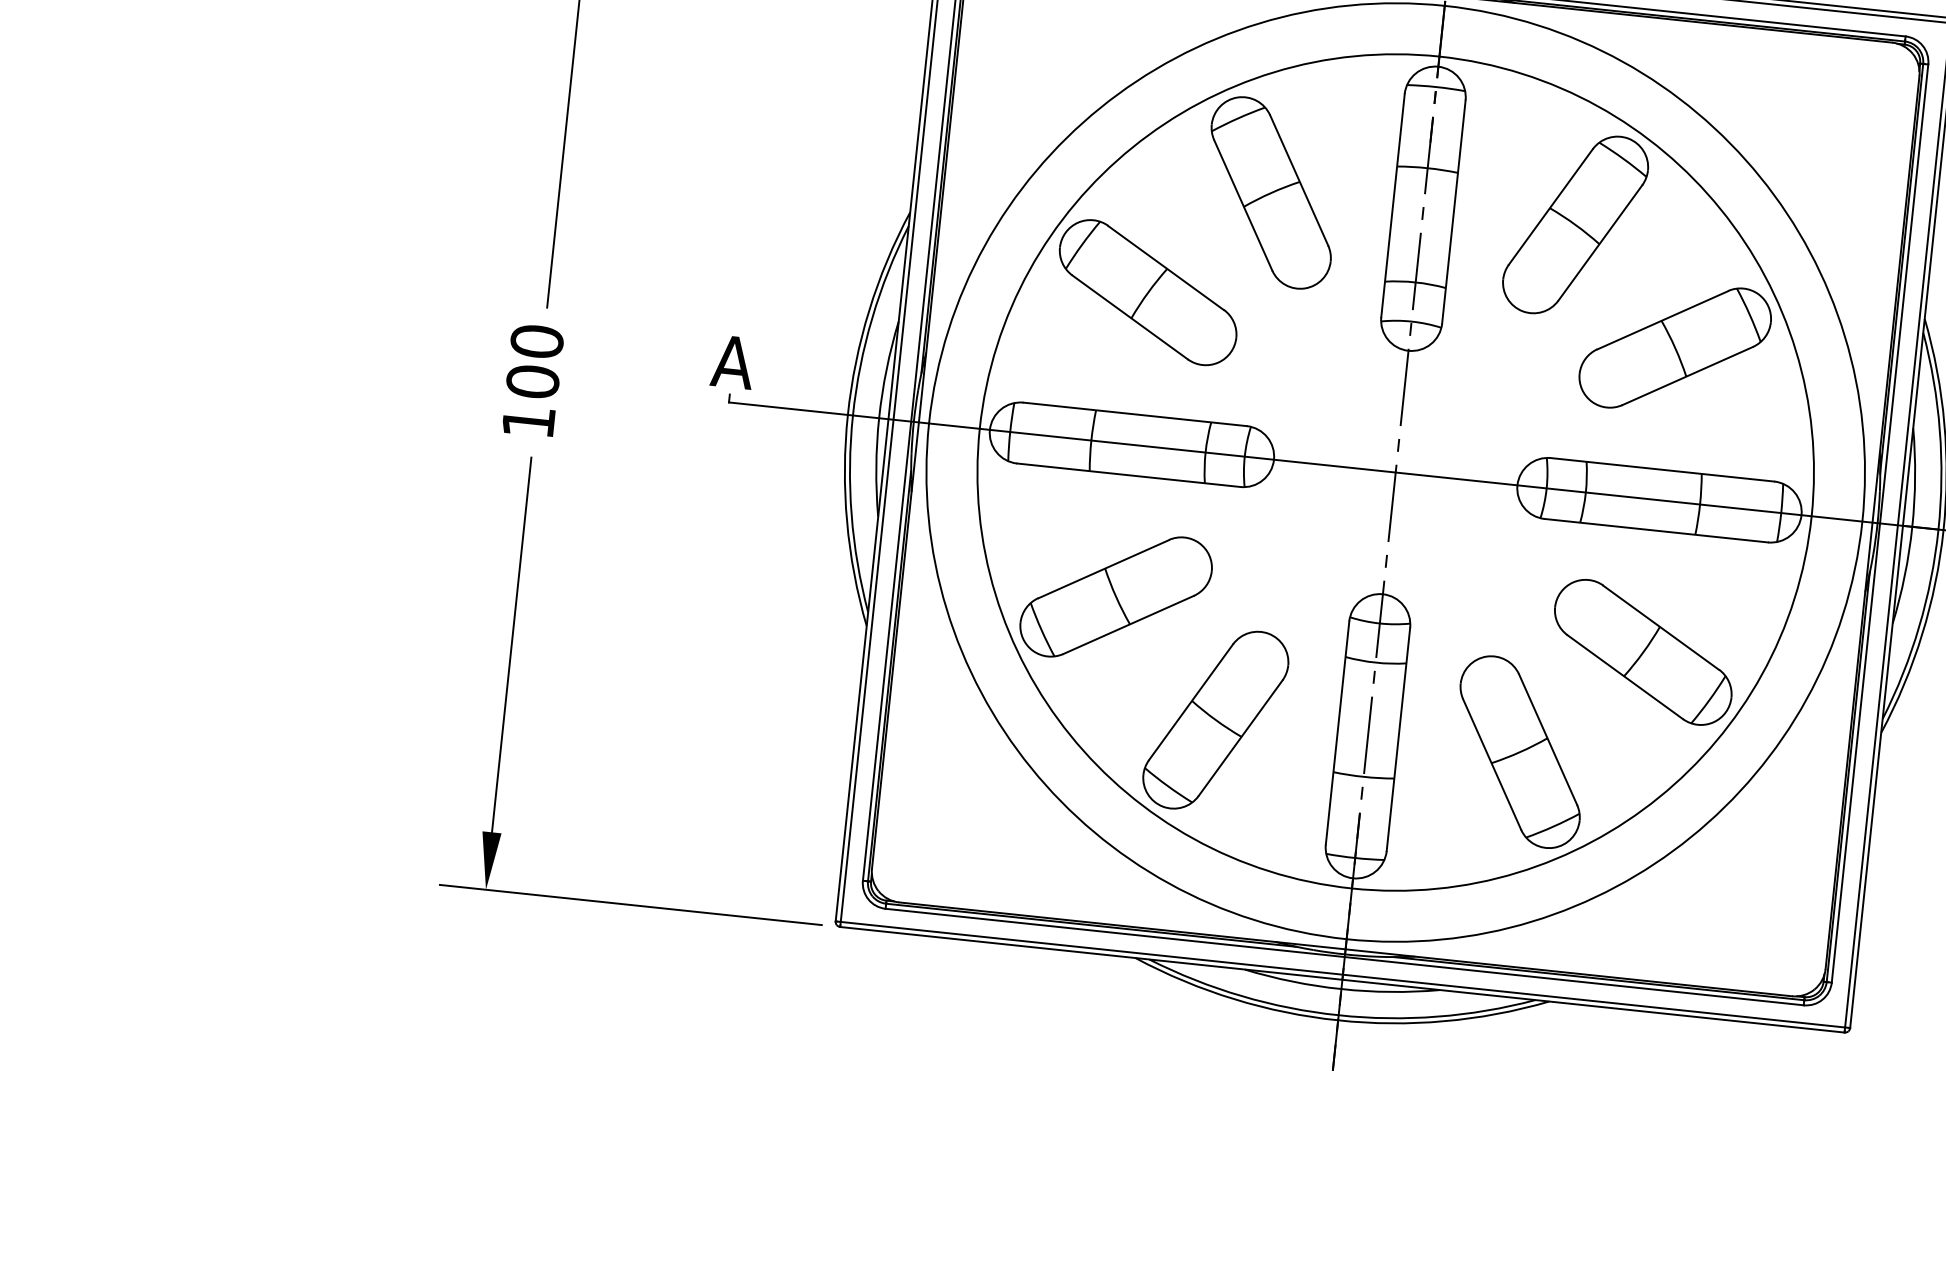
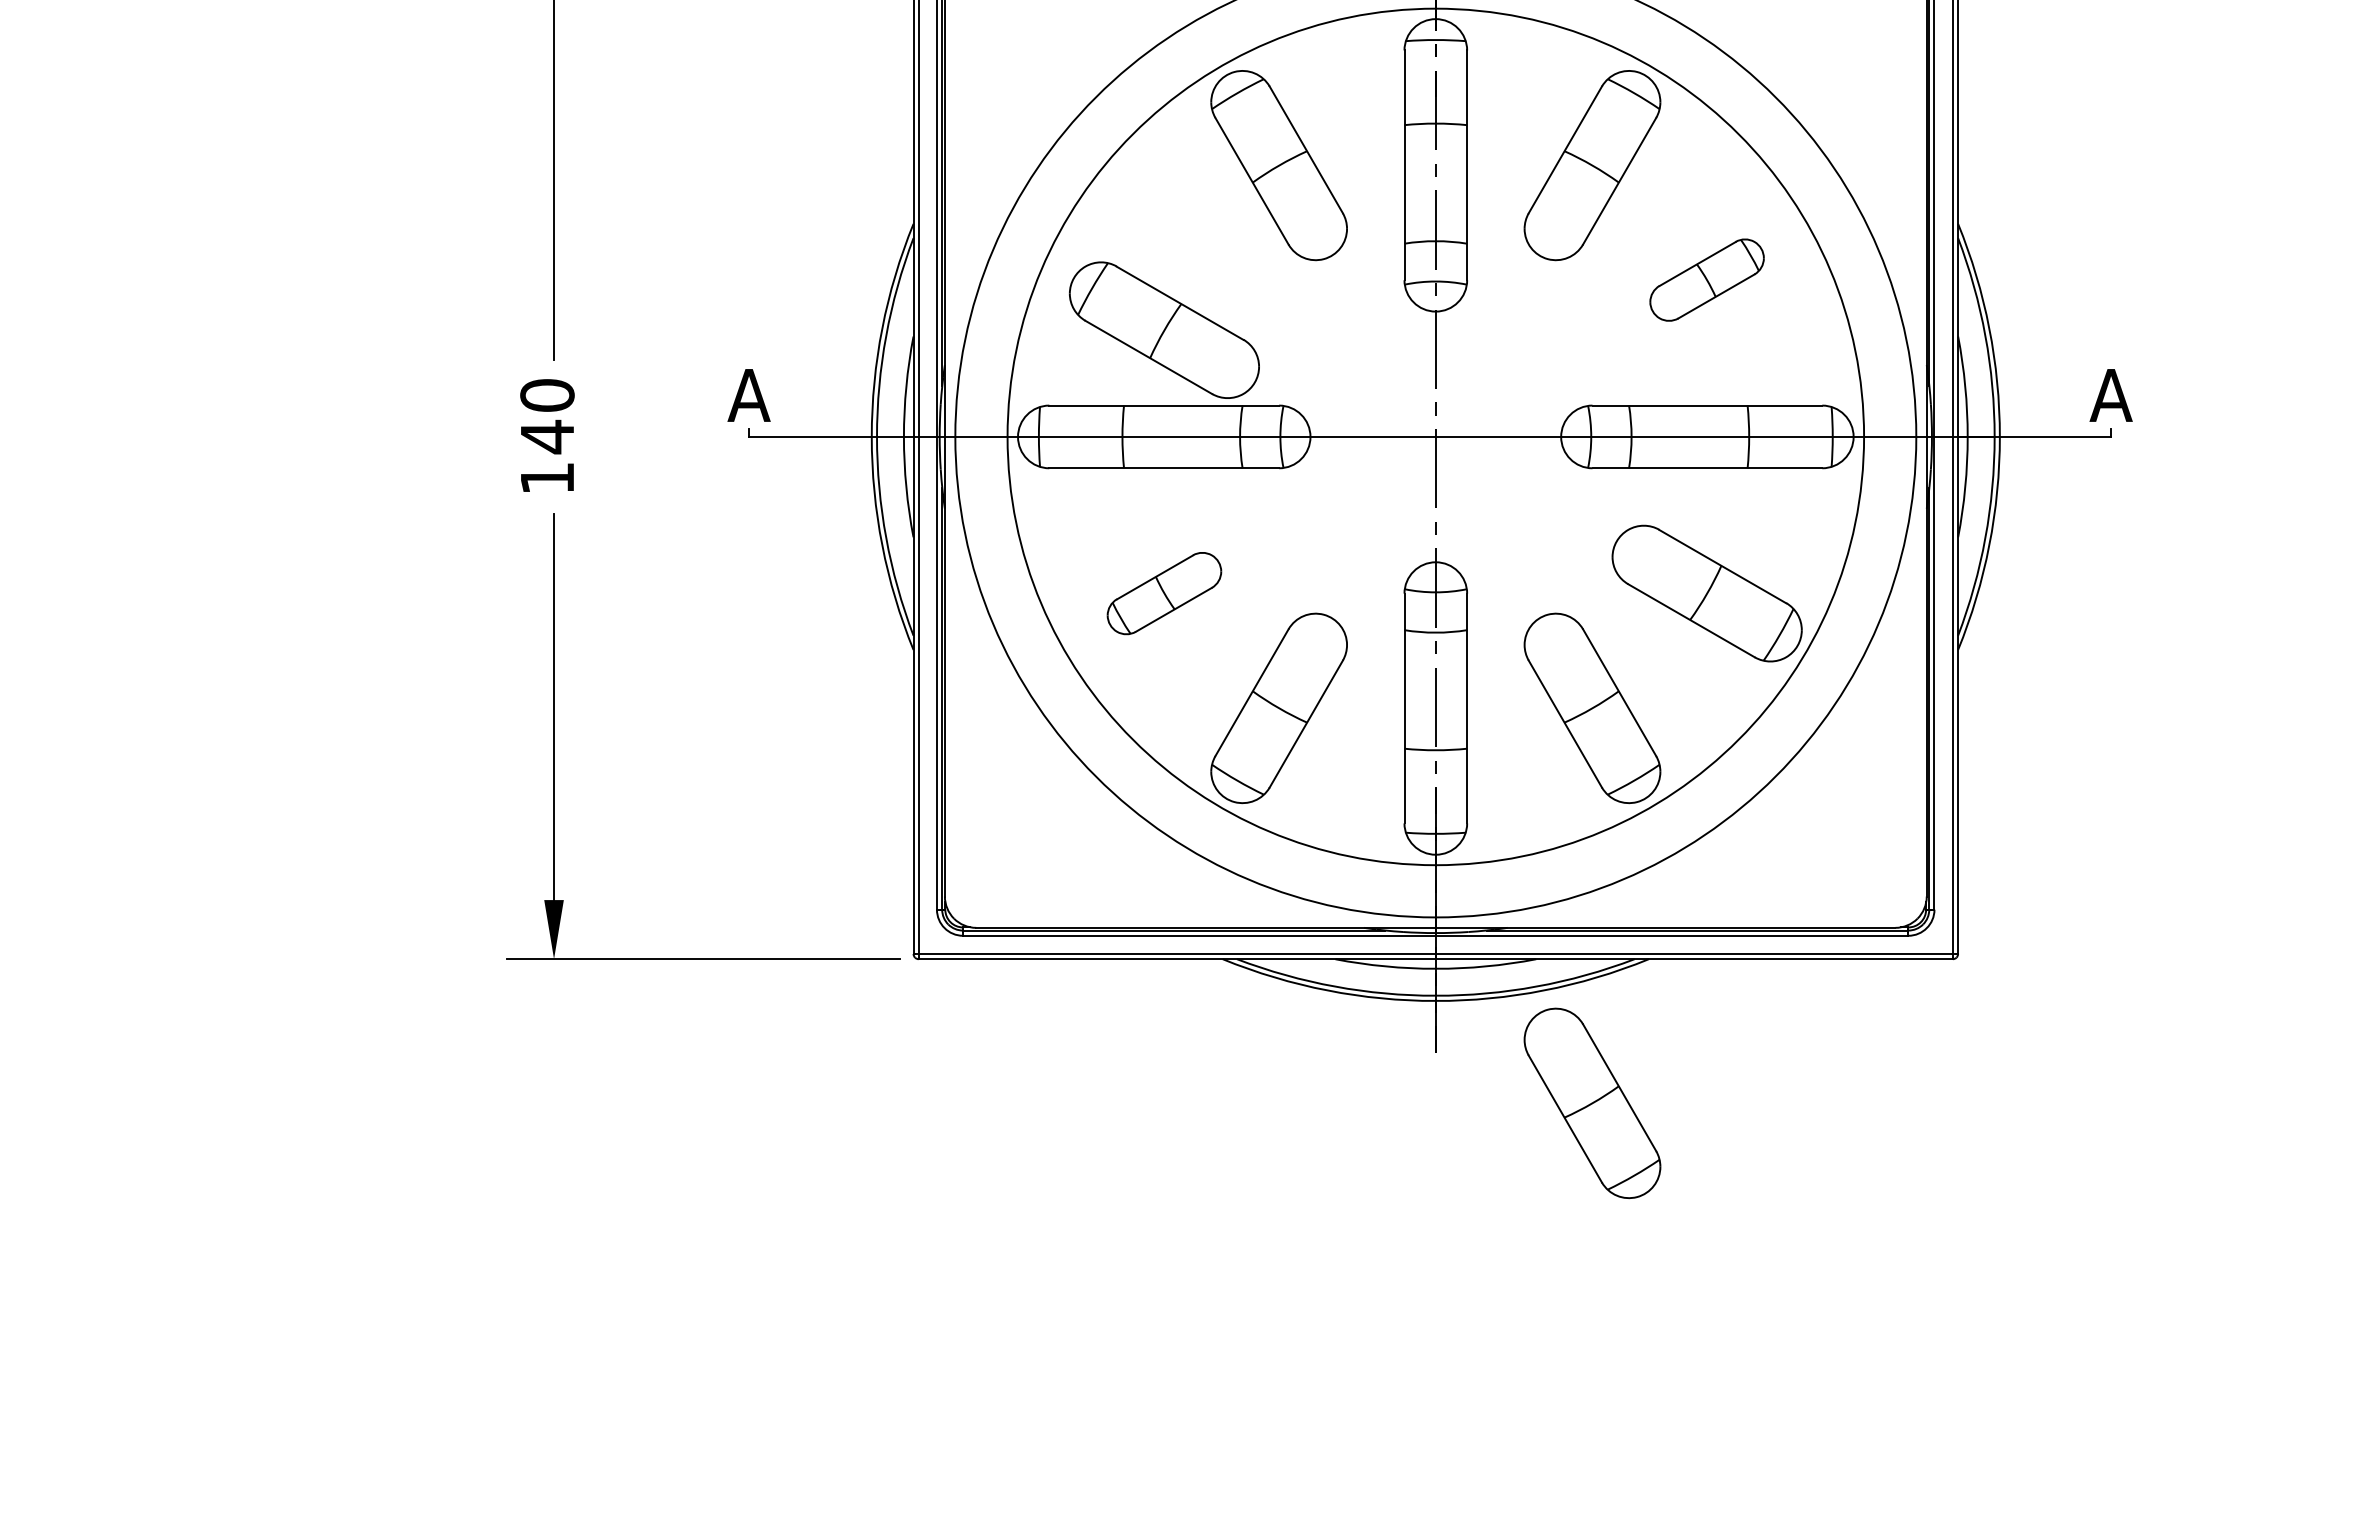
part: (1148, 291) -> (1164, 329), moved
part: (1674, 347) -> (1706, 279), size x0.6
text: (532, 381) -> (547, 436), 100 -> 140
part: (1116, 596) -> (1164, 593), size x0.6
part: (1479, 1135) -> (1592, 1103), added

